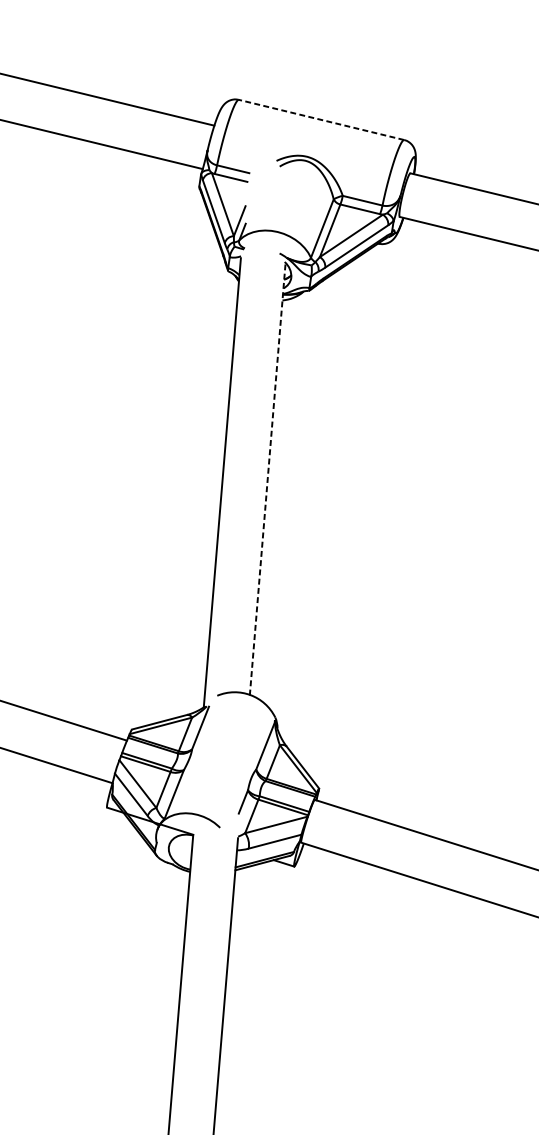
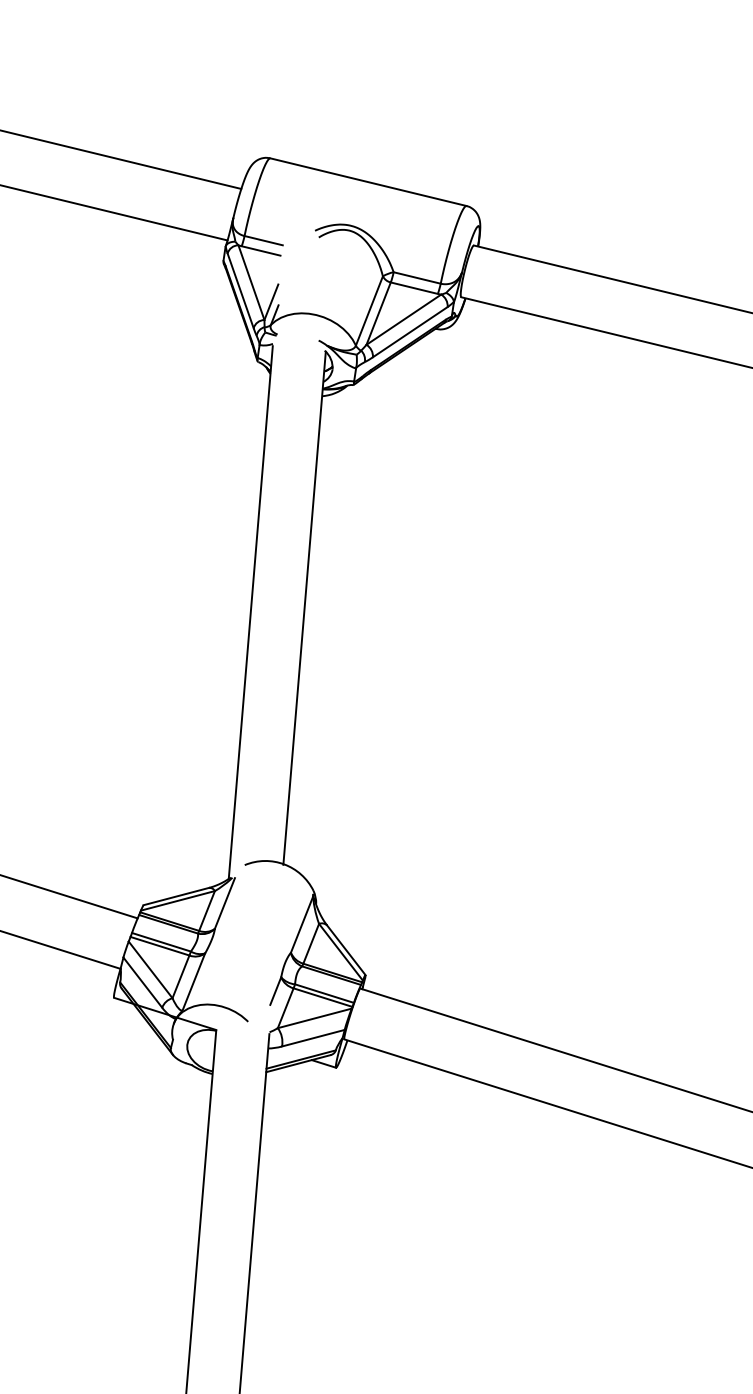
line: (321, 120) -> (368, 182), dashed -> solid
line: (267, 478) -> (304, 607), dashed -> solid

